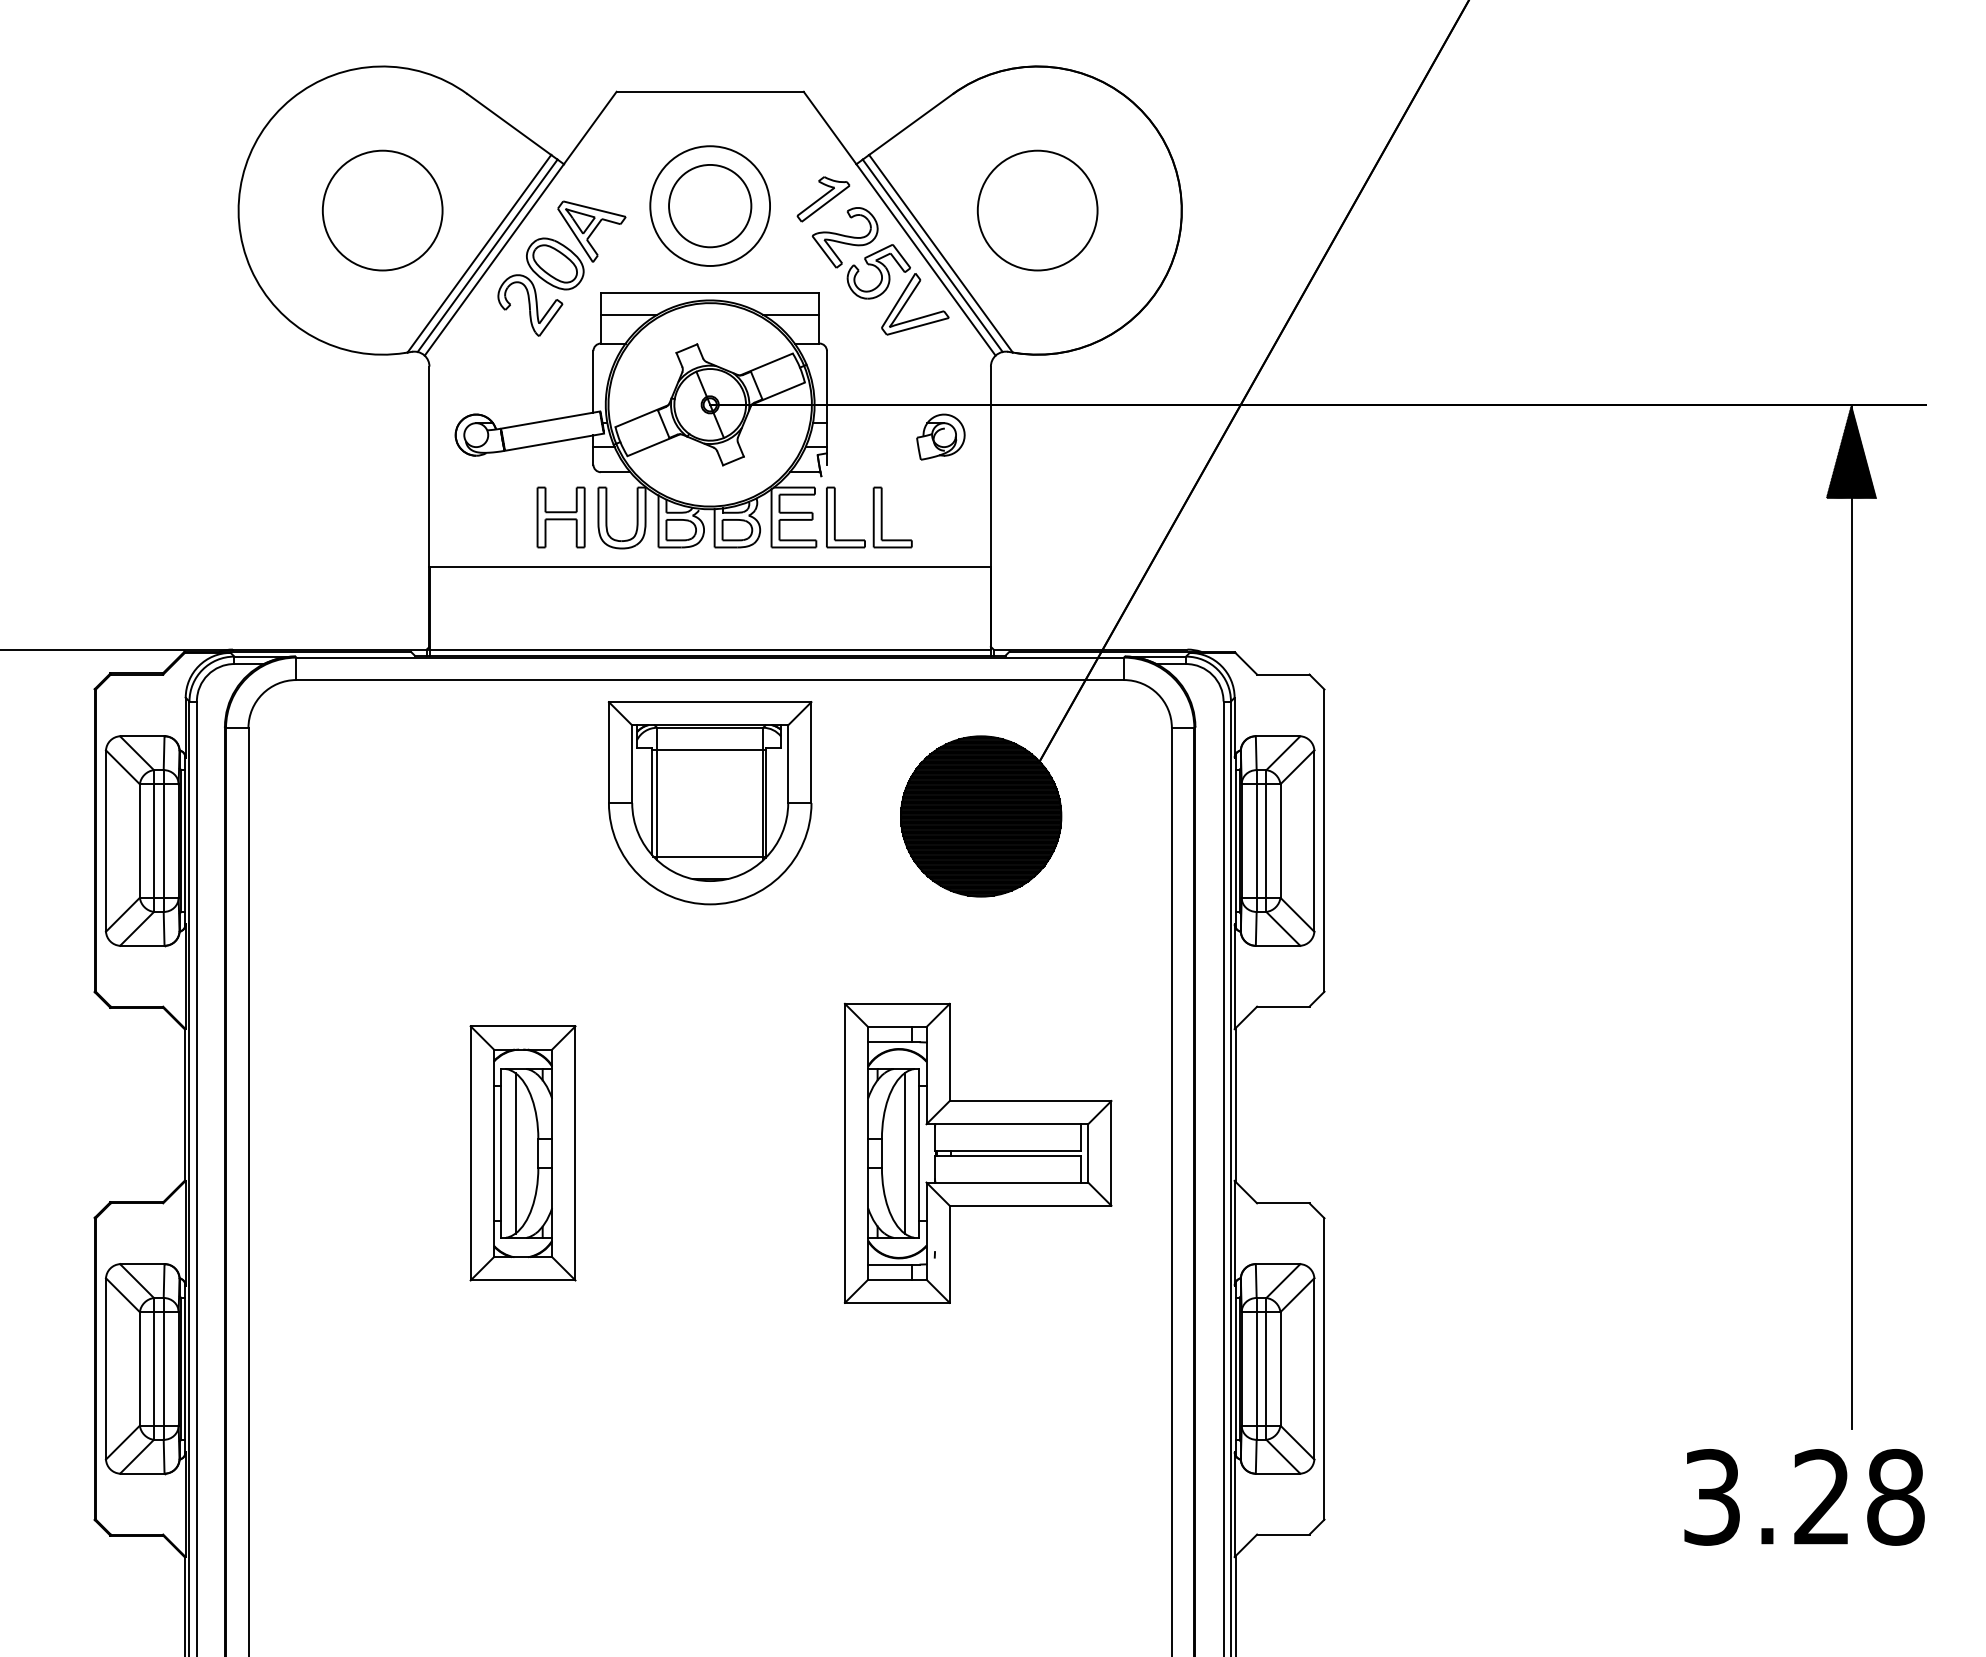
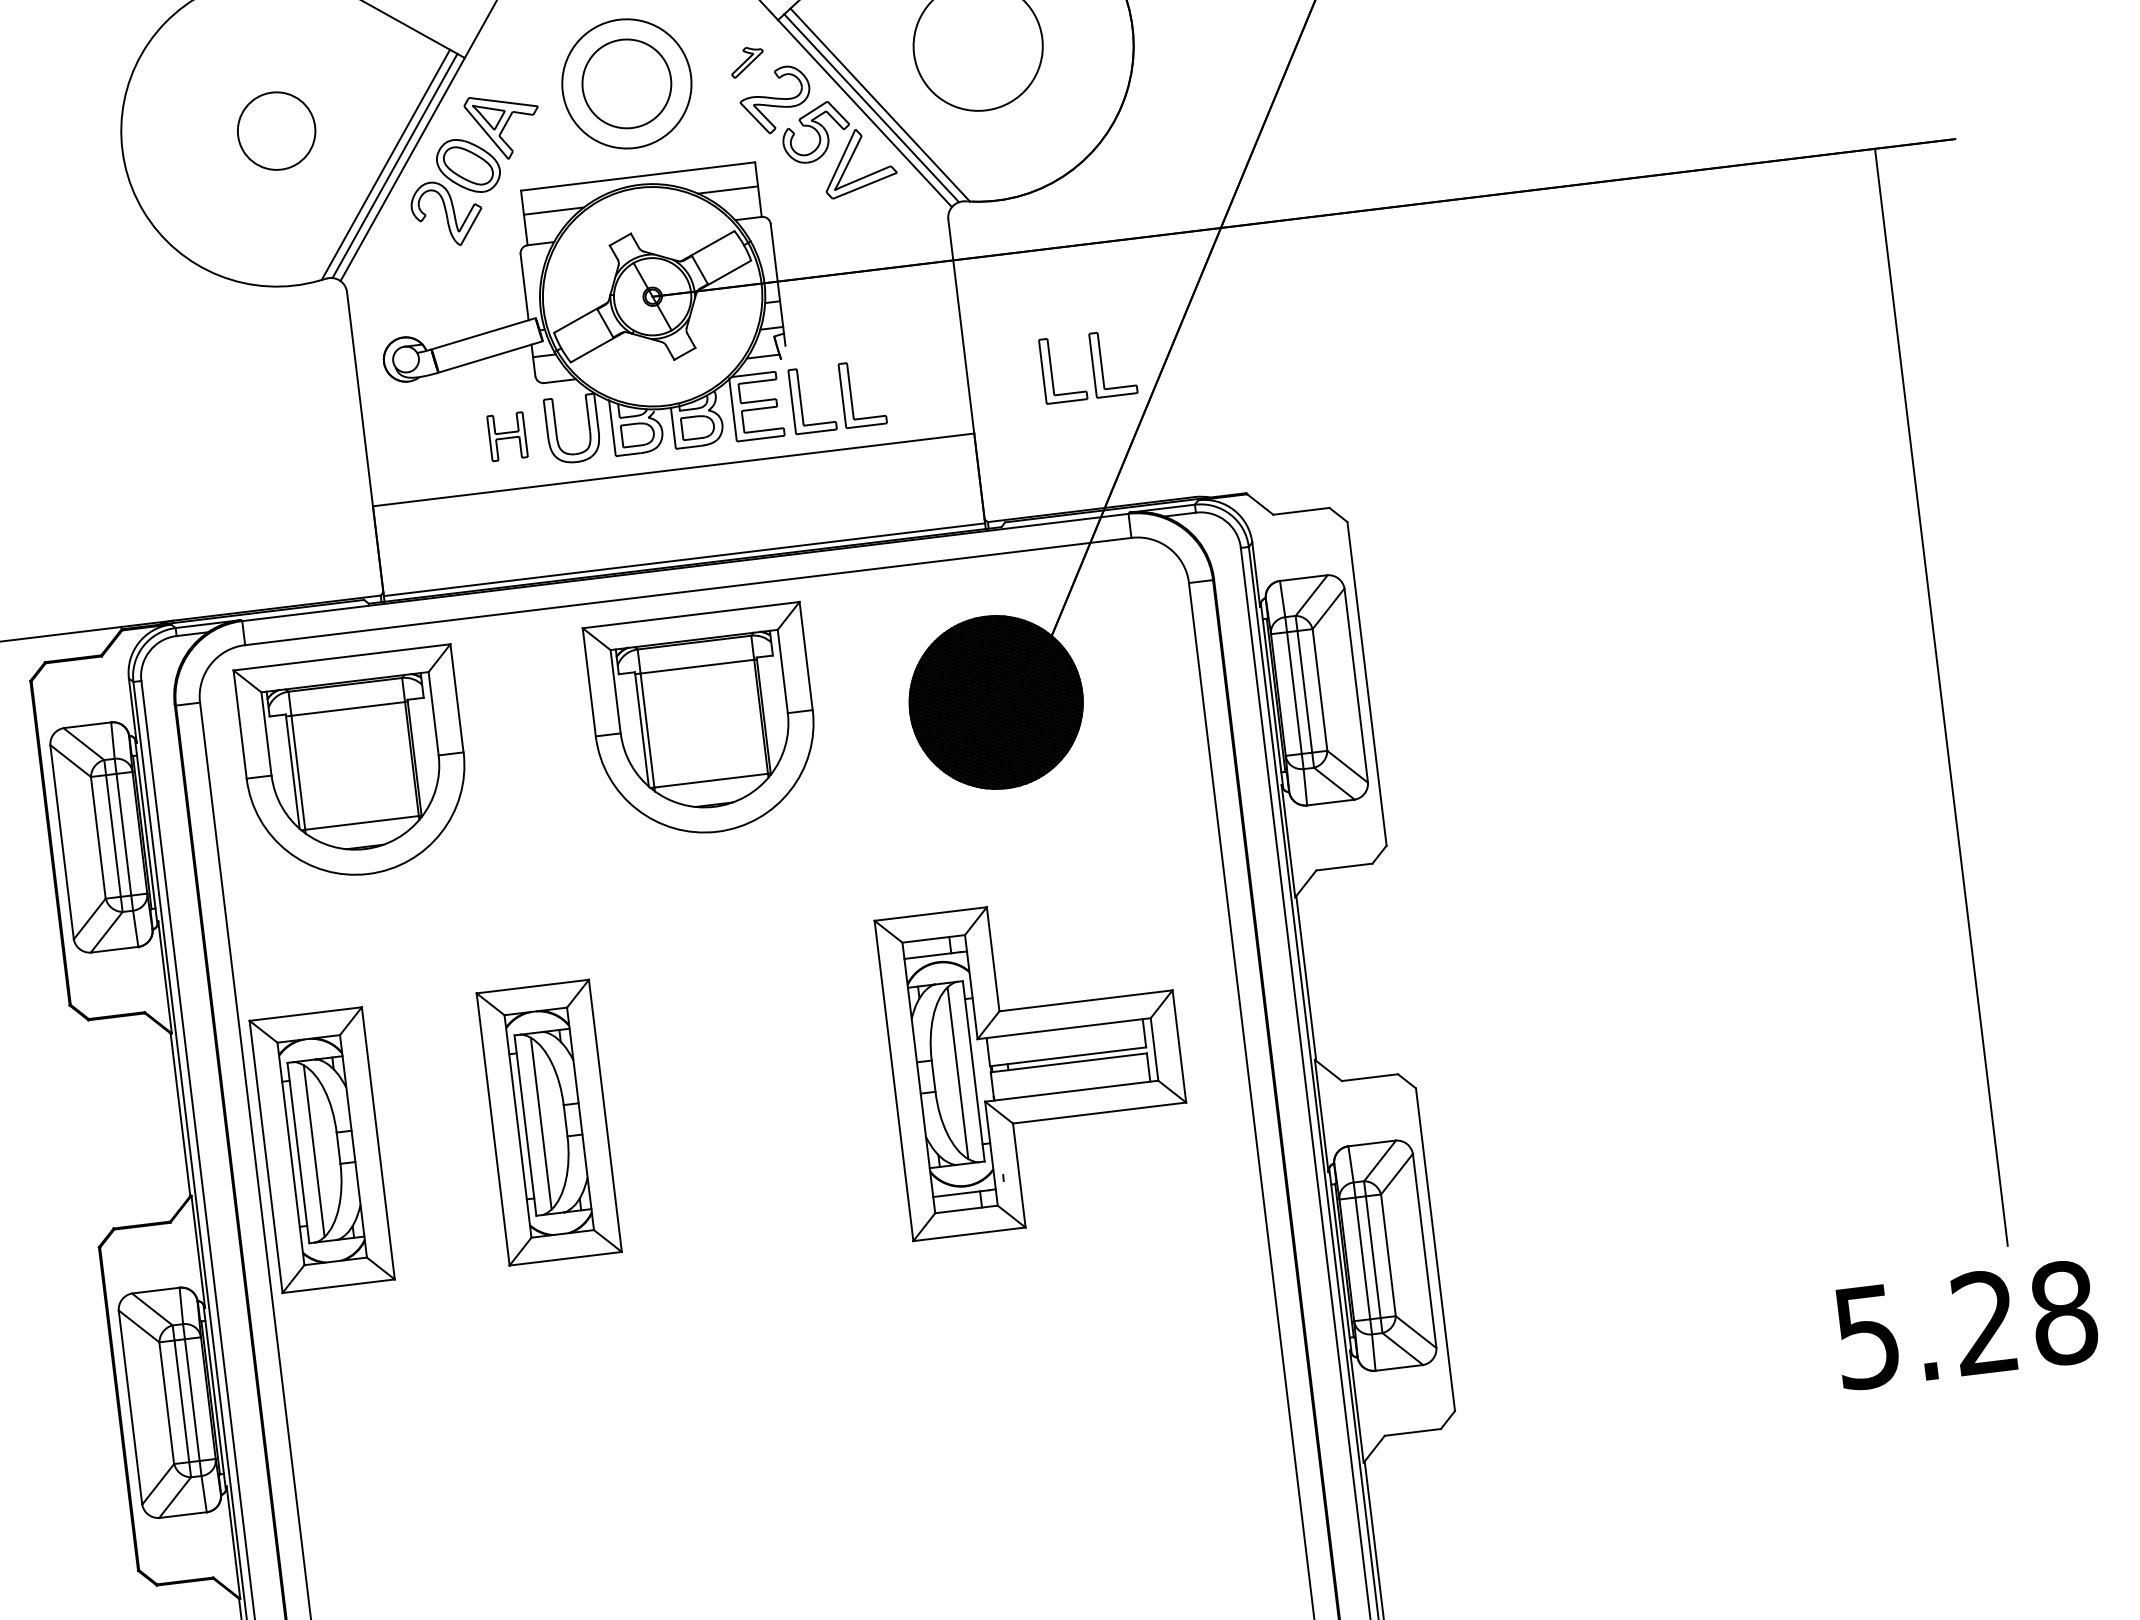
part: (823, 199) -> (747, 62), size x0.6
circle: (382, 210) -> (276, 131), size x0.6
part: (940, 436) -> (903, 300), removed
hatch: (1851, 451) -> (1881, 198), removed
part: (560, 517) -> (506, 436), size x0.7
part: (1103, 517) -> (1088, 366), added
part: (383, 803) -> (354, 766), added
part: (310, 1153) -> (321, 1150), added
text: (1711, 1497) -> (1866, 1337), 3.28 -> 5.28

